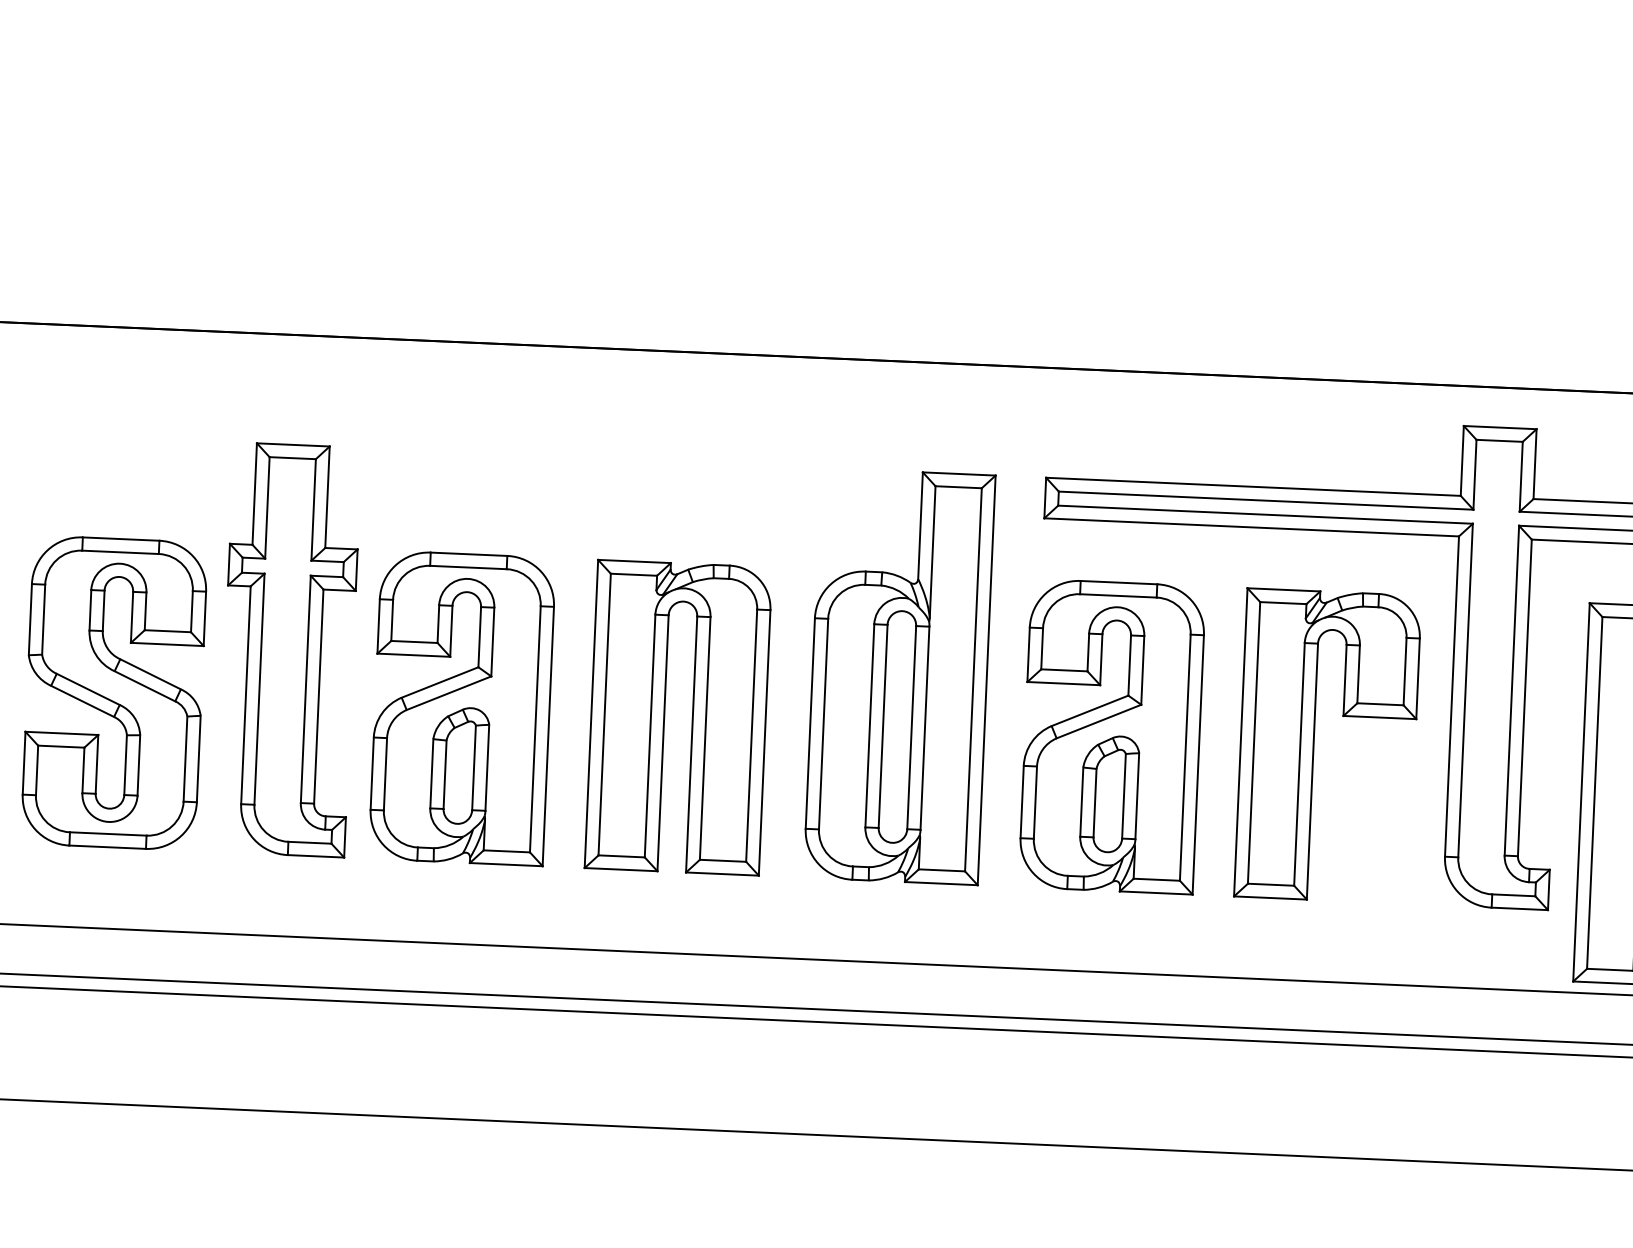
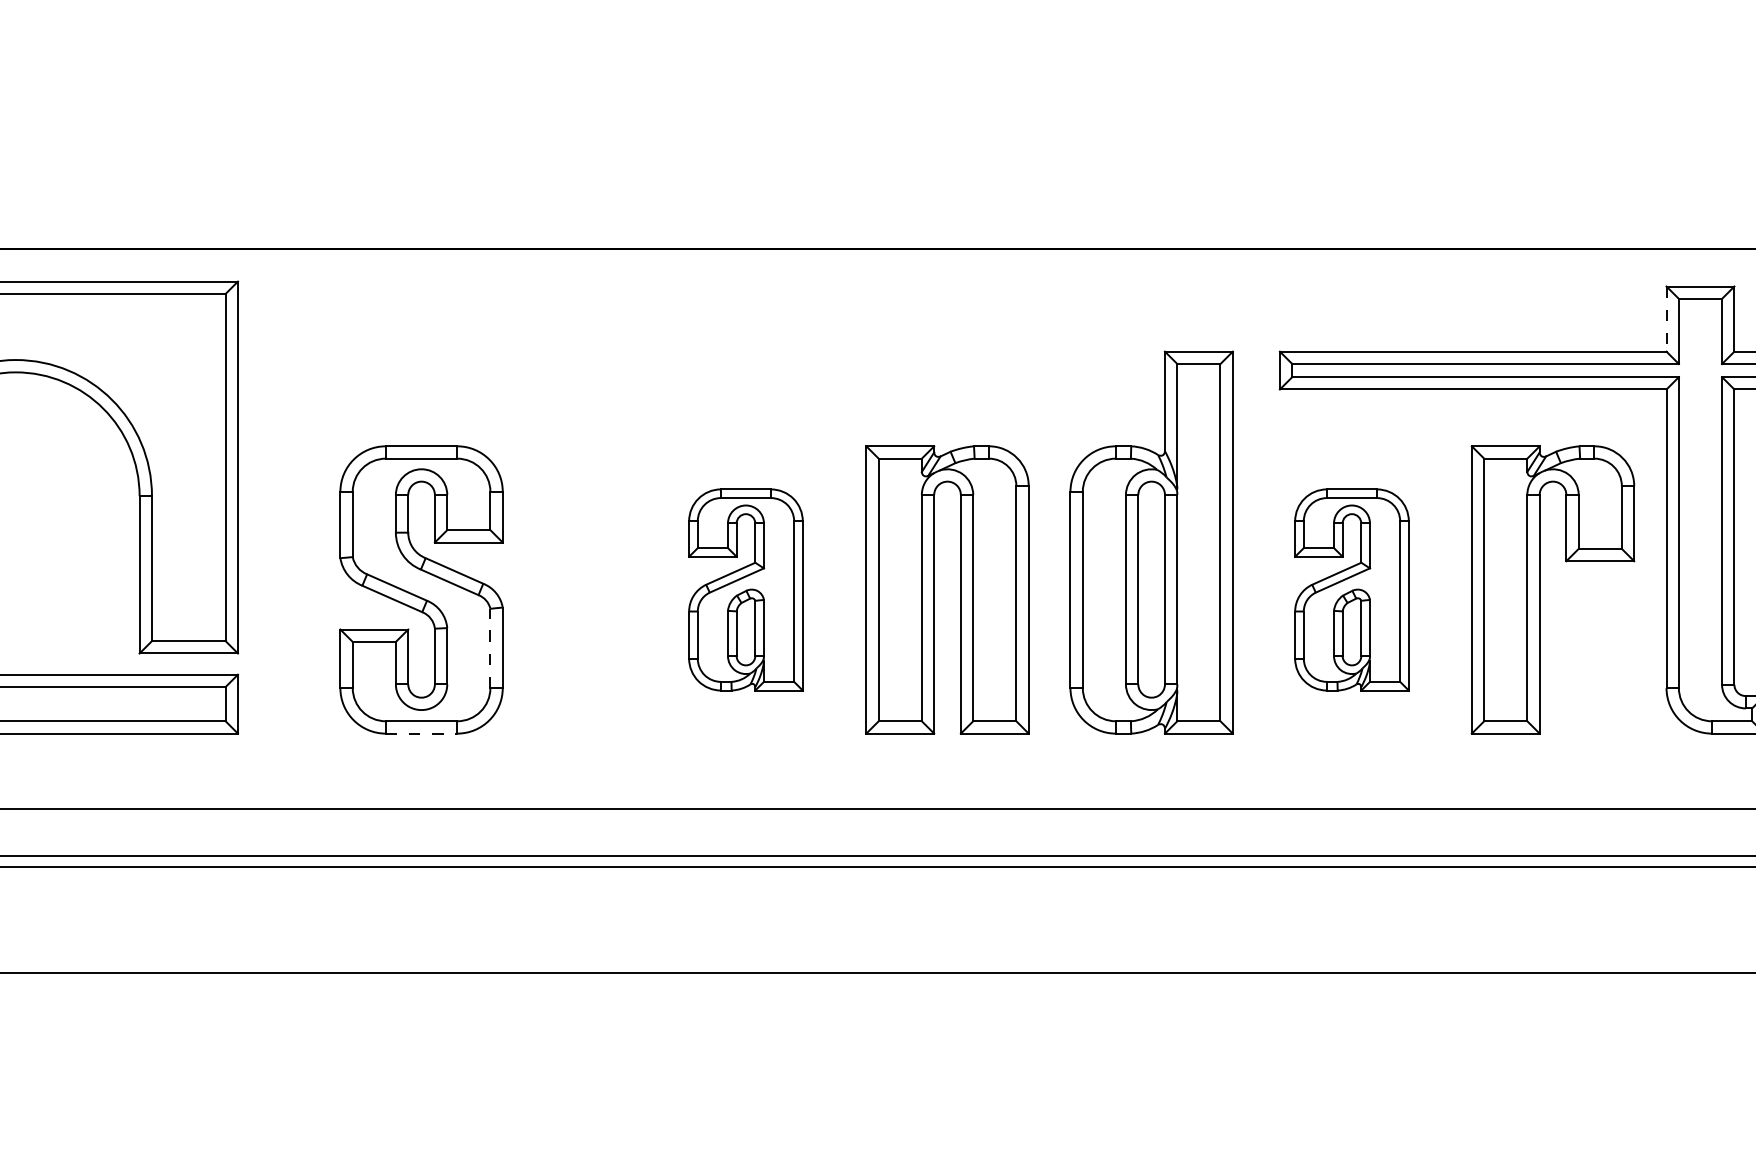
line: (1462, 461) -> (1666, 319), solid -> dashed
part: (289, 649) -> (582, 542), removed
part: (461, 707) -> (745, 589), size x0.7
part: (1111, 736) -> (1351, 589), size x0.7
line: (185, 759) -> (490, 648), solid -> dashed
line: (107, 847) -> (421, 733), solid -> dashed

